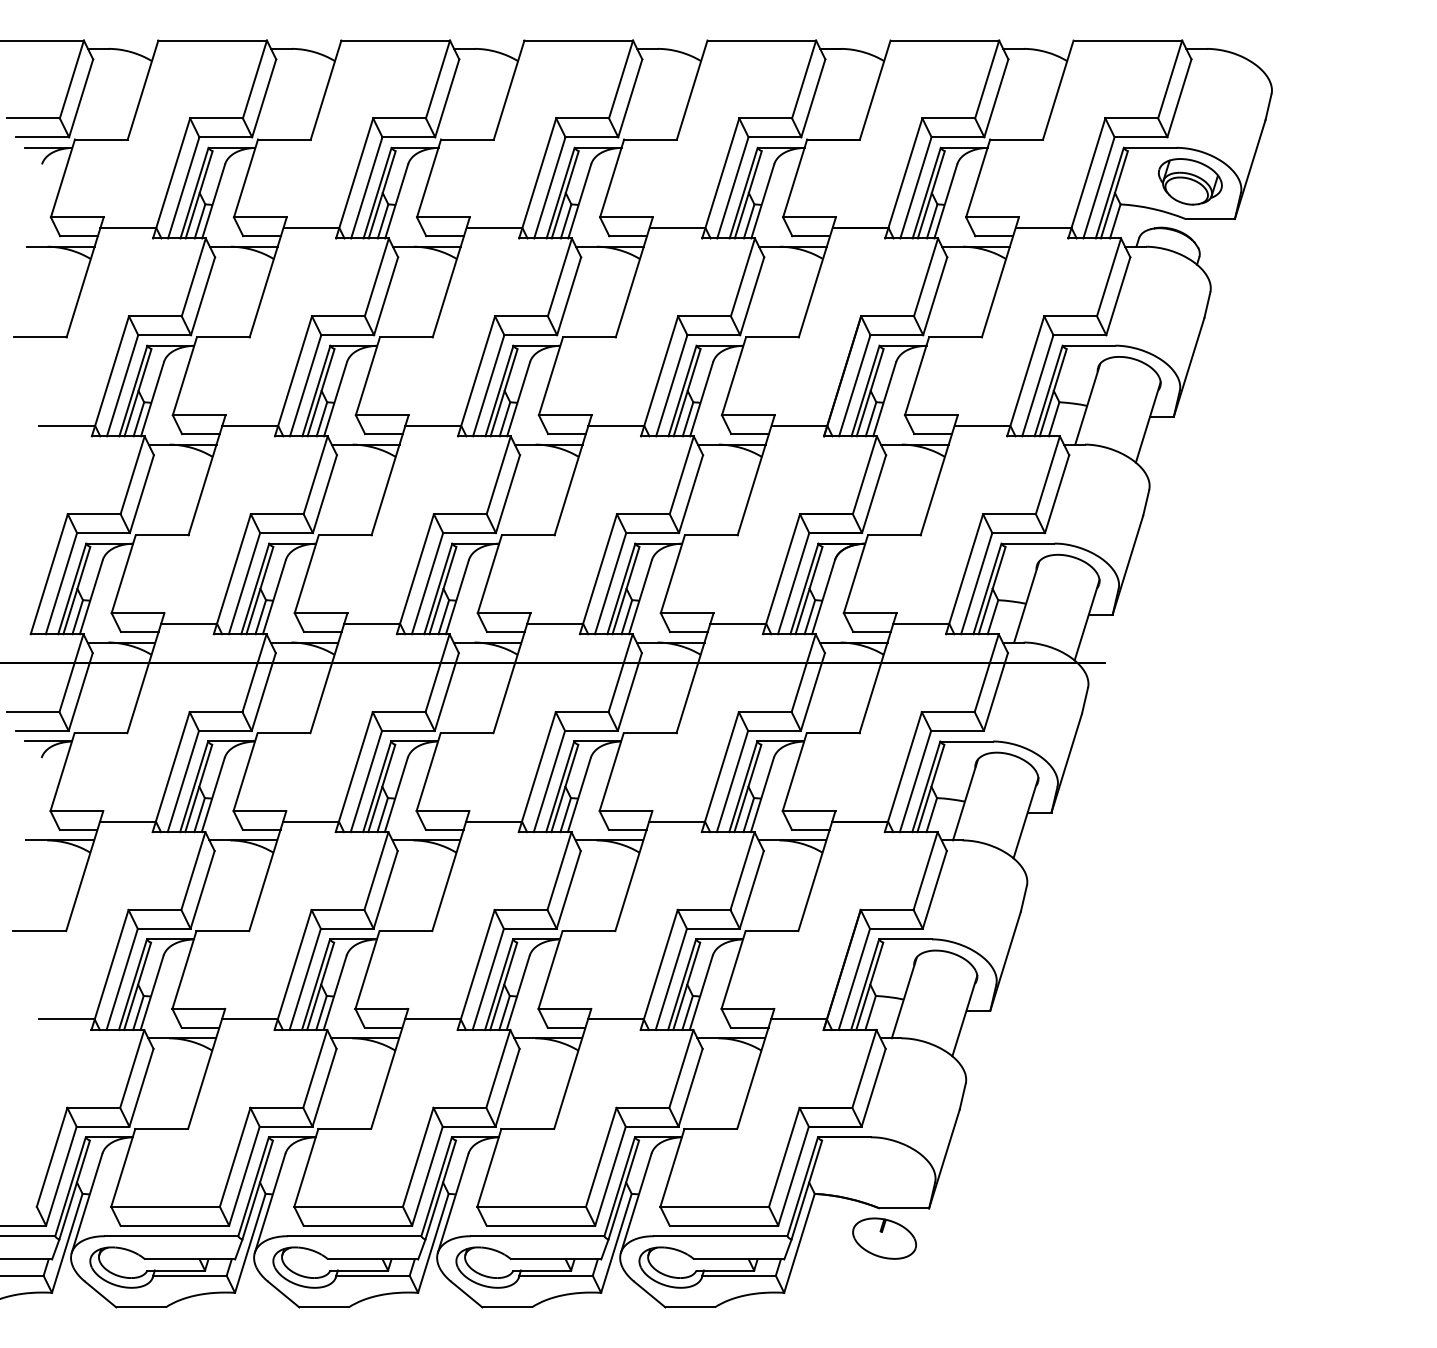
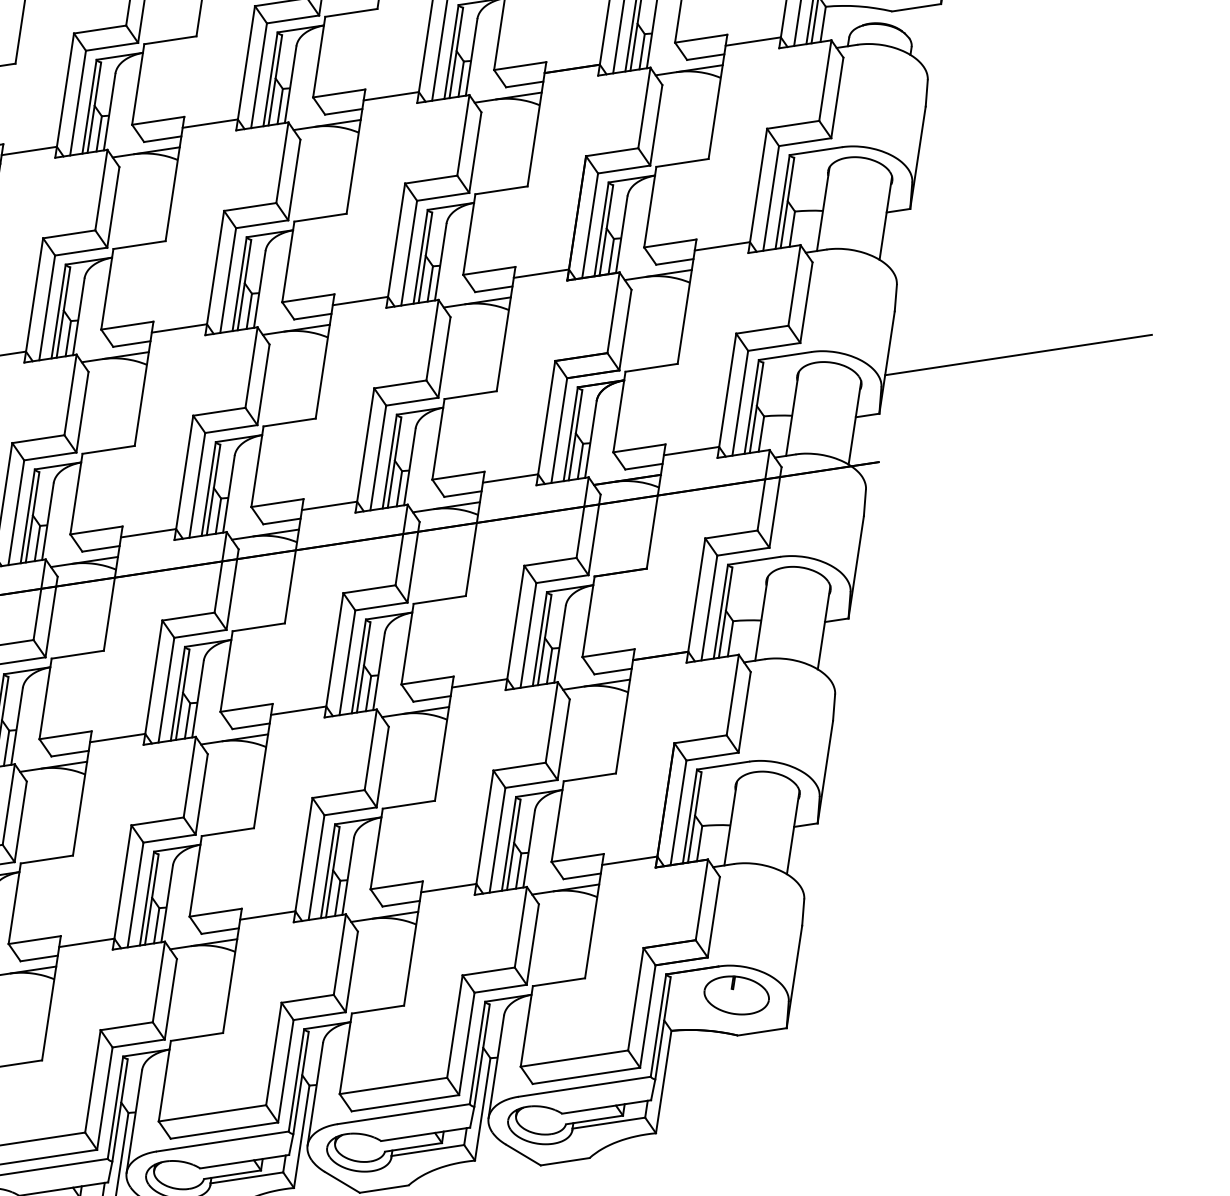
line: (1258, 577) -> (1018, 355), added
part: (884, 1238) -> (736, 995), moved

